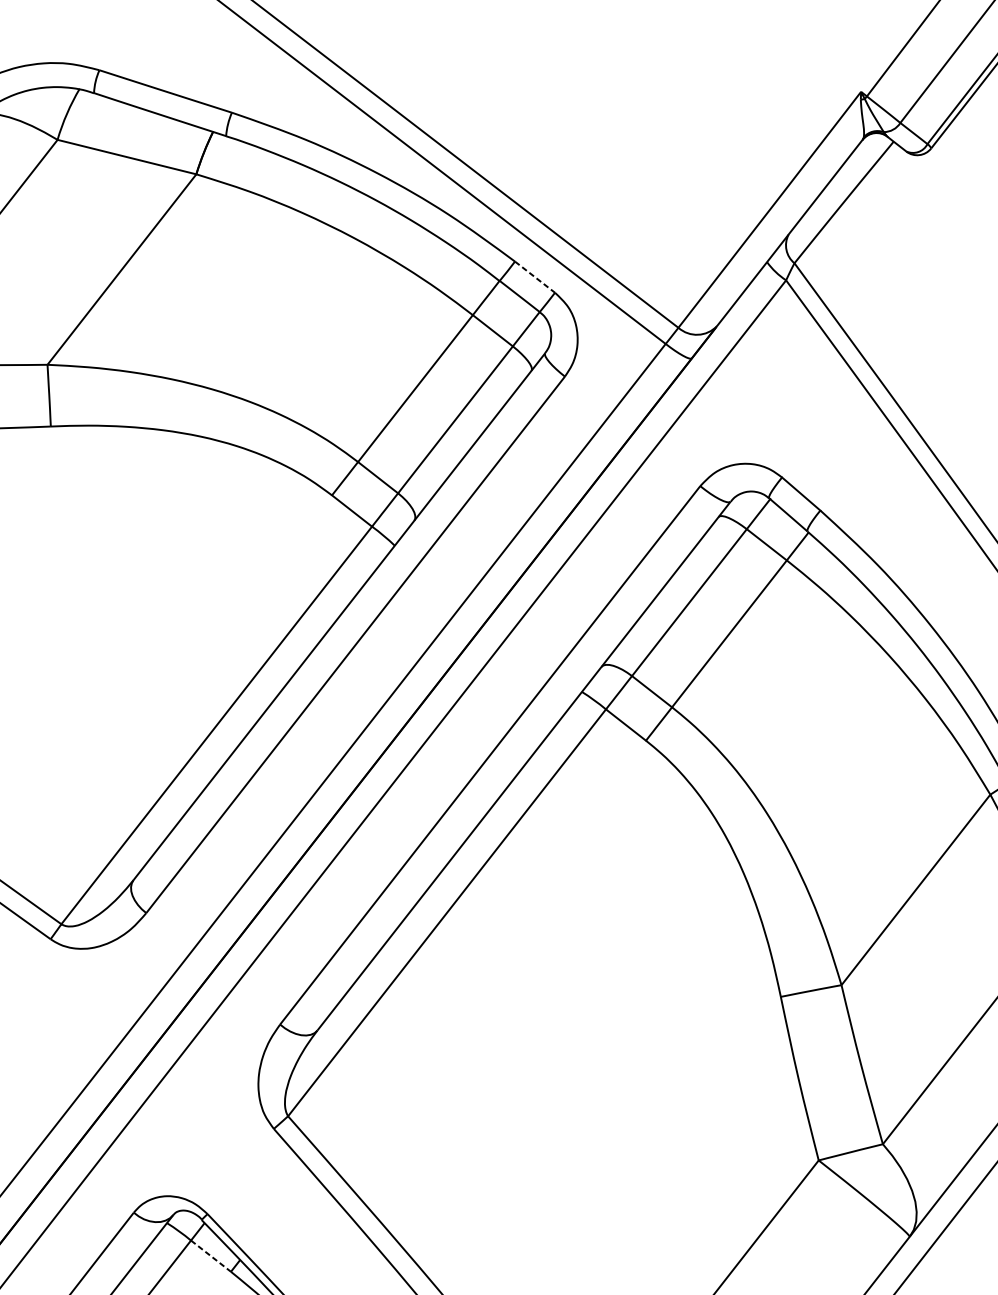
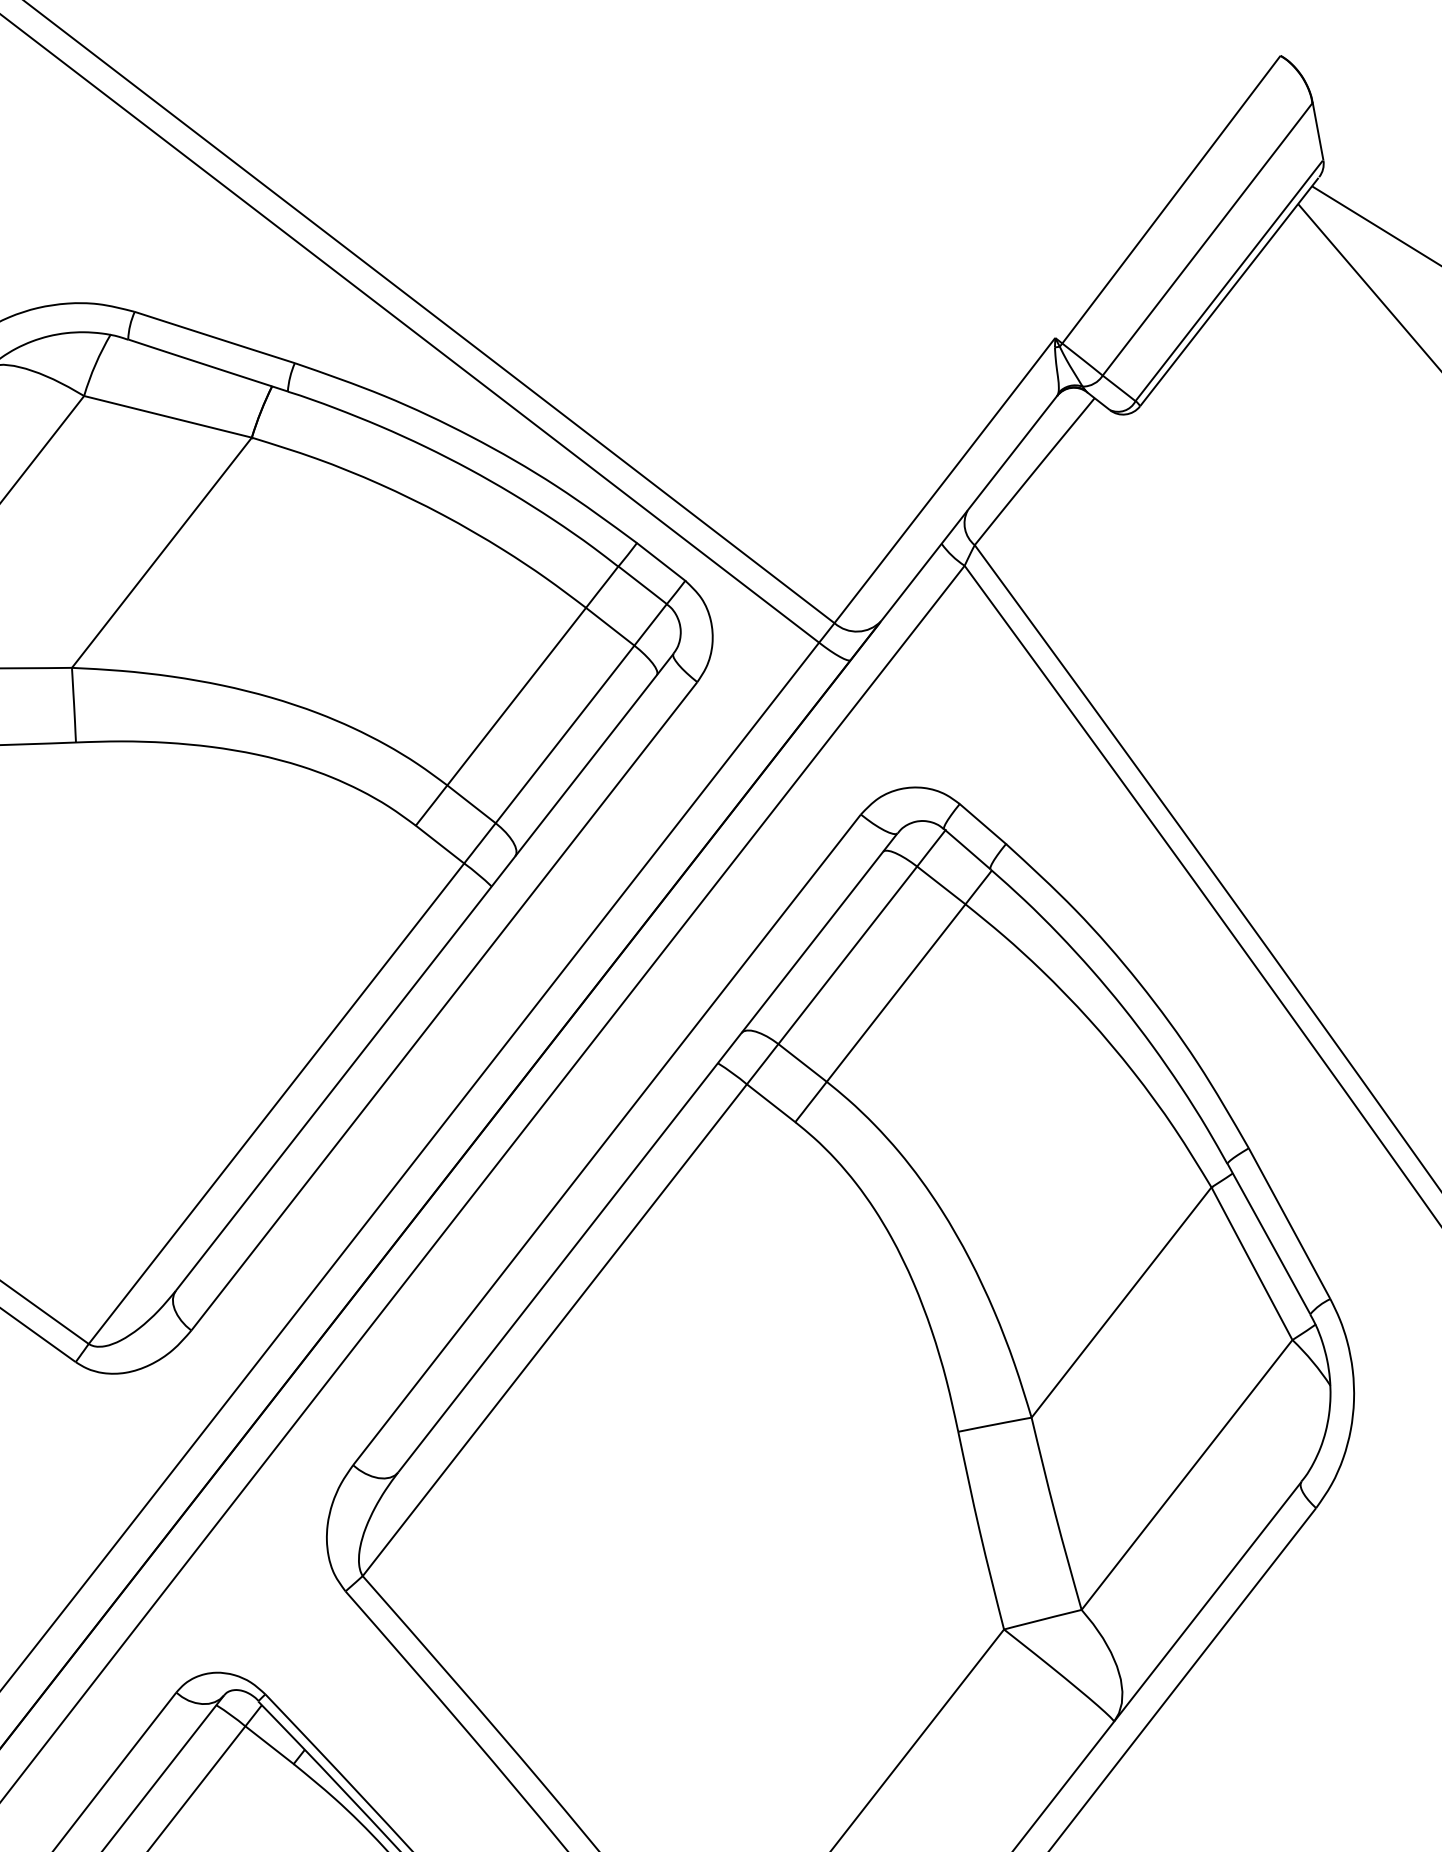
line: (535, 276) -> (661, 561), dashed -> solid
line: (210, 1256) -> (269, 1745), dashed -> solid

